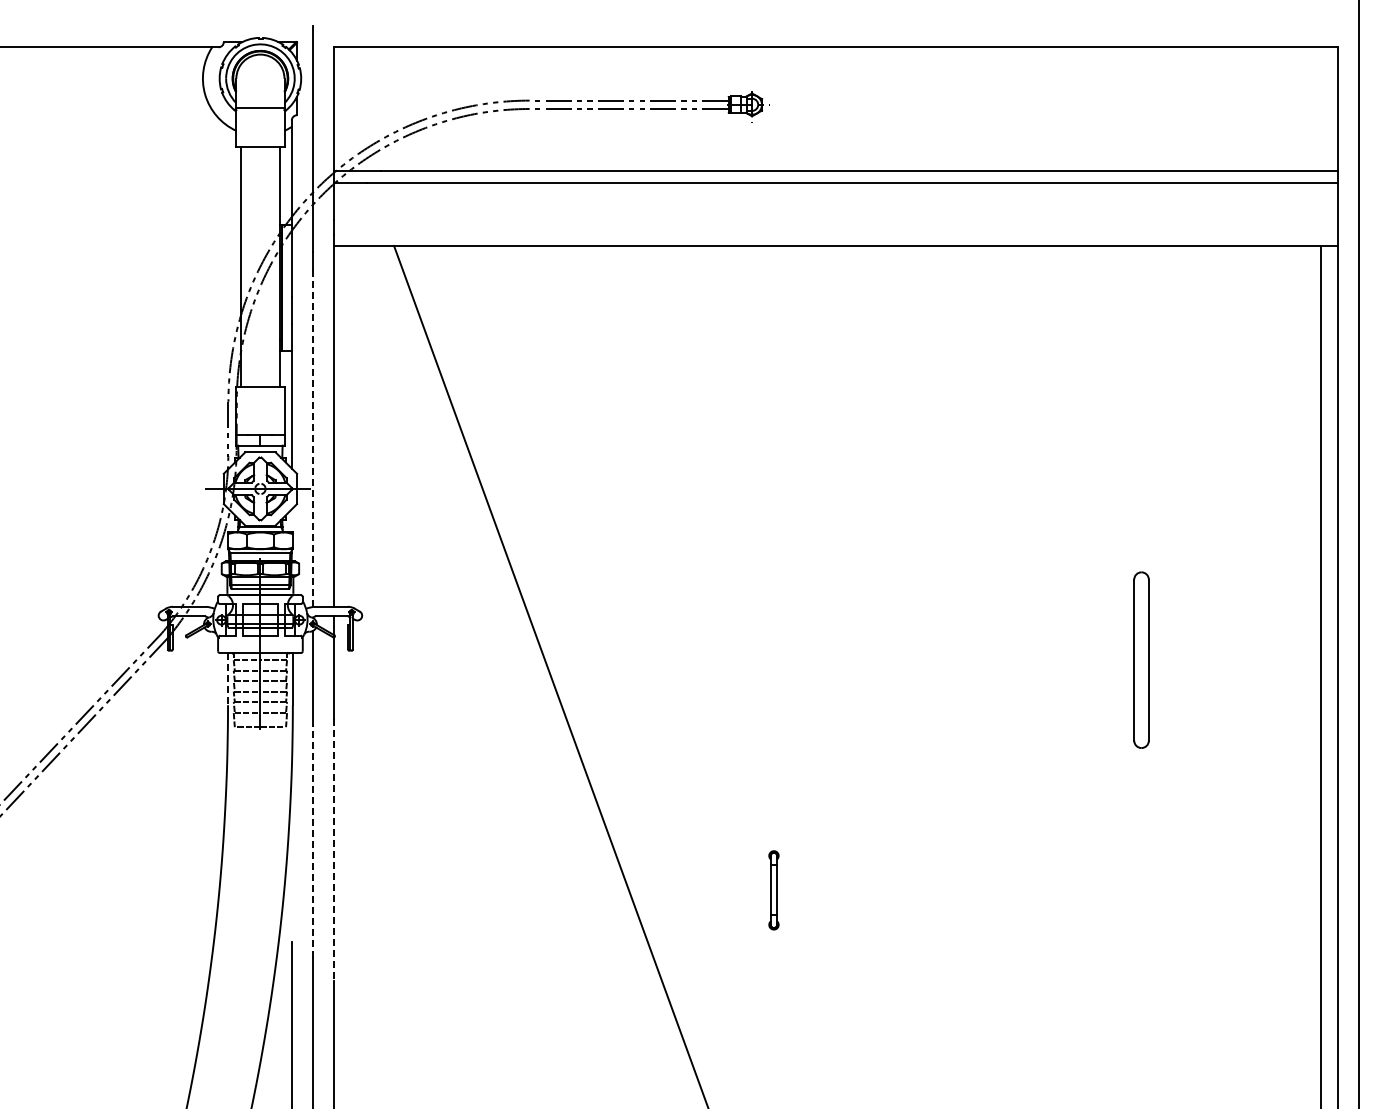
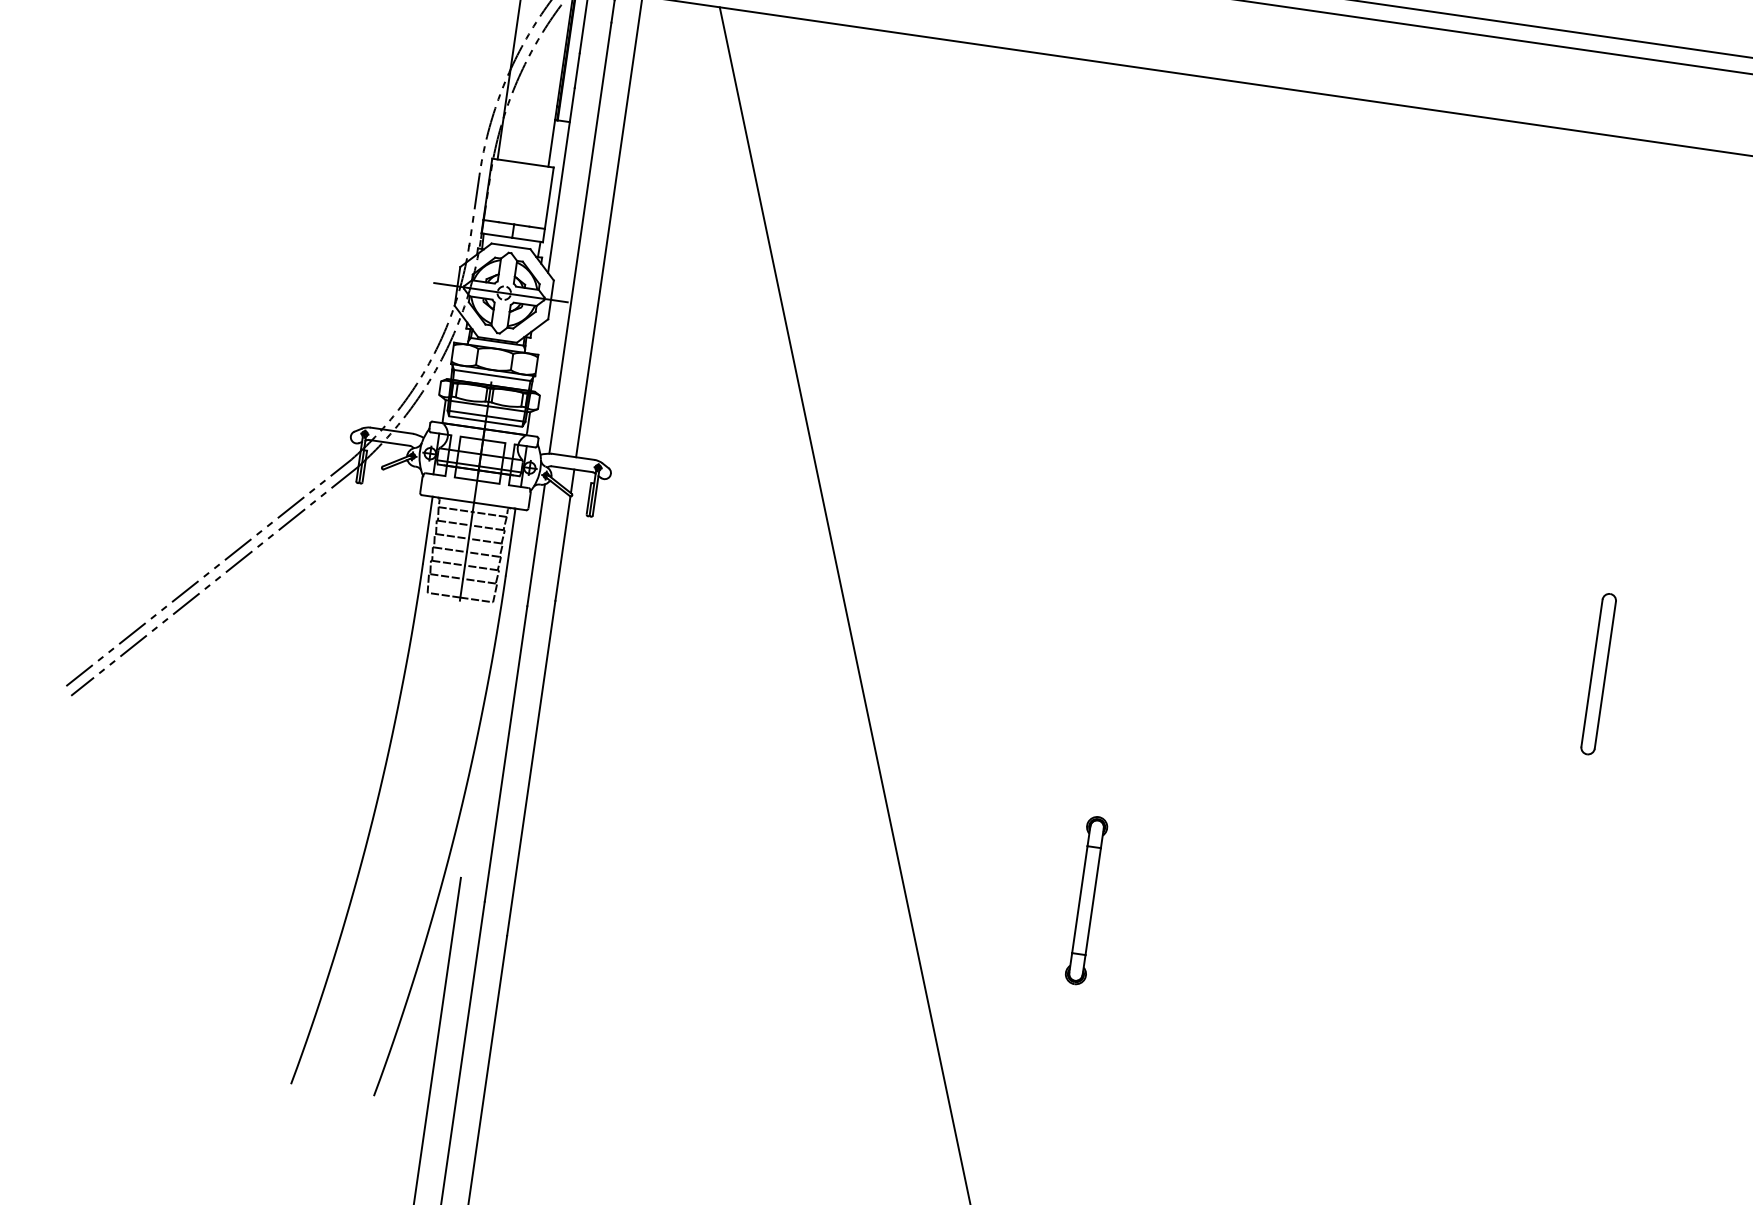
line: (312, 438) -> (580, 238), dashed -> solid
part: (1141, 659) -> (1598, 673), size x0.71
line: (228, 679) -> (428, 530), dashed -> solid
line: (312, 842) -> (505, 754), dashed -> solid
line: (333, 850) -> (531, 768), dashed -> solid
part: (773, 890) -> (1085, 900), size x1.67

